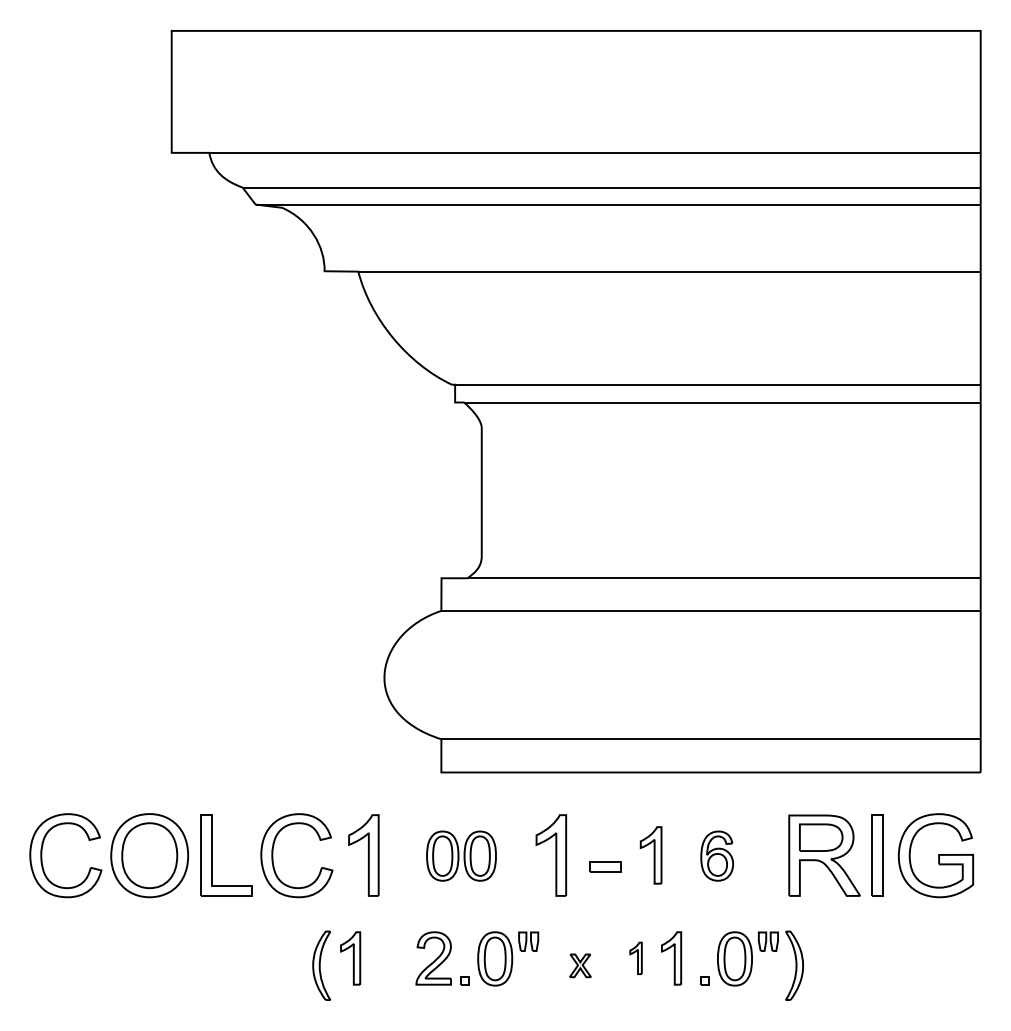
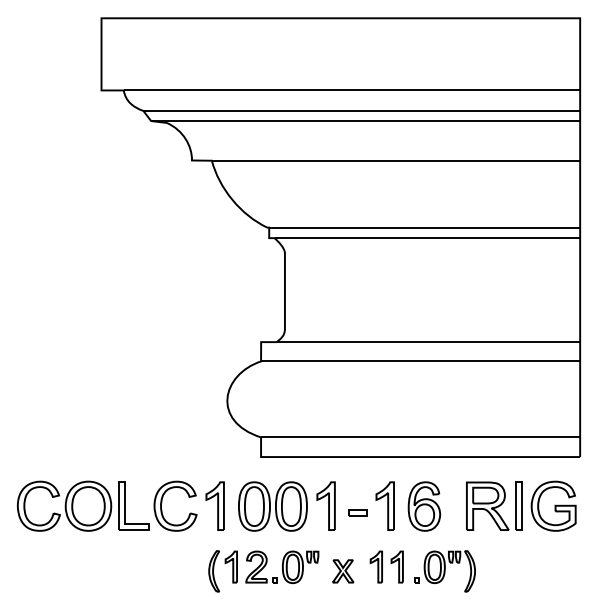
part: (650, 854) -> (384, 505), size x1.43
part: (460, 856) -> (272, 506), size x1.67
part: (715, 856) -> (423, 506), size x1.67
part: (339, 952) -> (224, 563), moved
part: (634, 957) -> (375, 566), size x1.67
part: (580, 965) -> (343, 571), size x1.67

